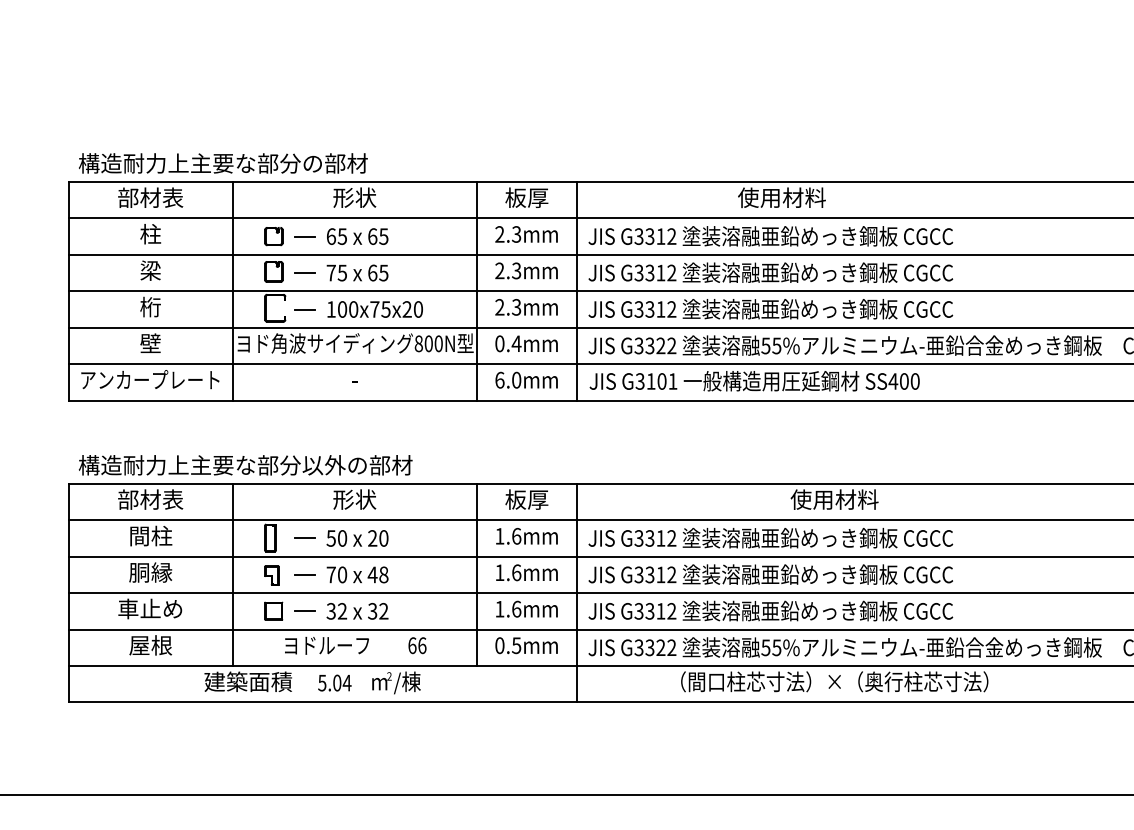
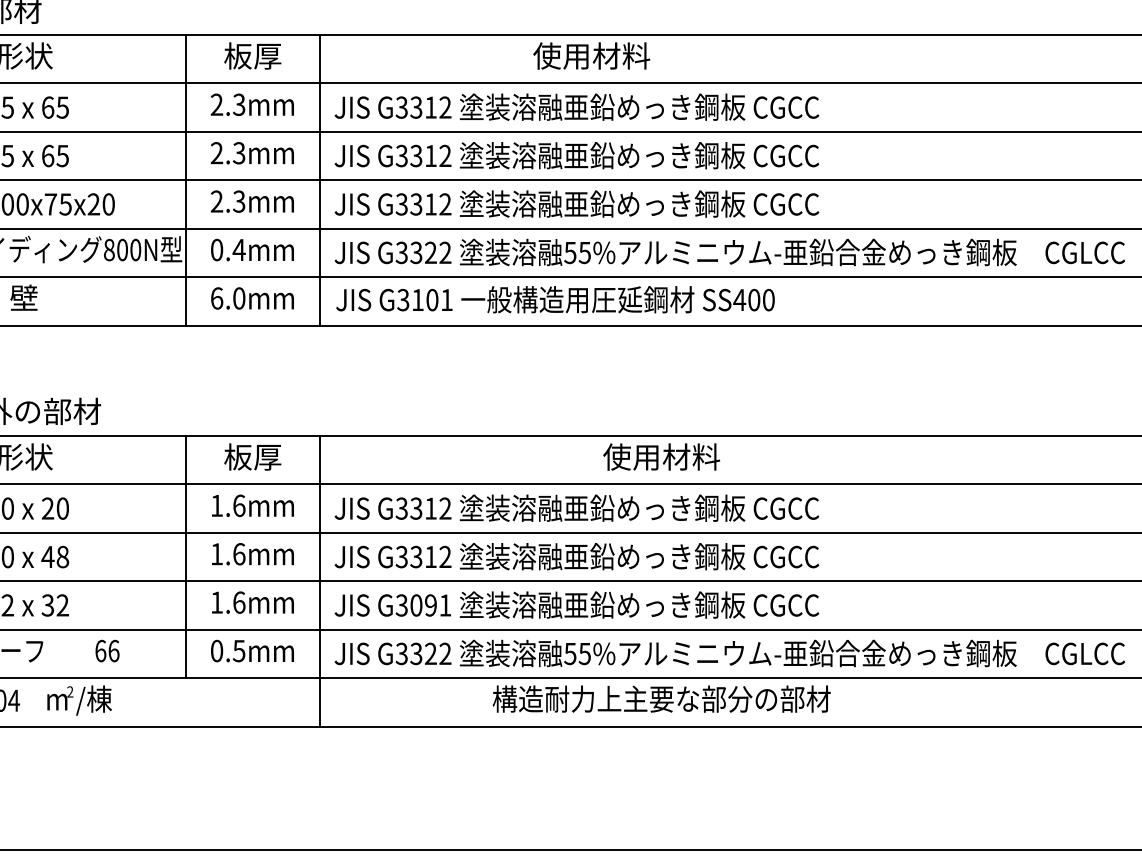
text: (354, 379) -> (23, 297), - -> 壁
text: (660, 611) -> (430, 605), G3312 -> G3091
text: (834, 681) -> (661, 698), （間口柱芯寸法）×（奥行柱芯寸法） -> 構造耐力上主要な部分の部材

